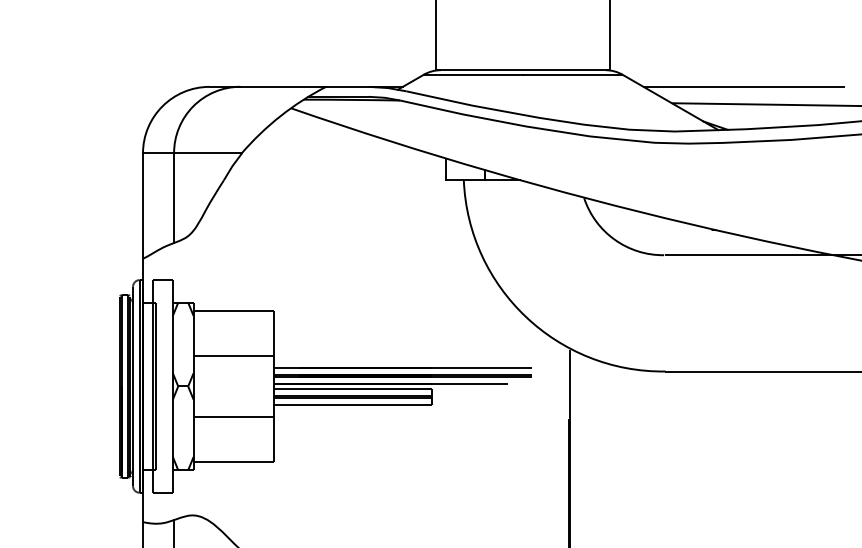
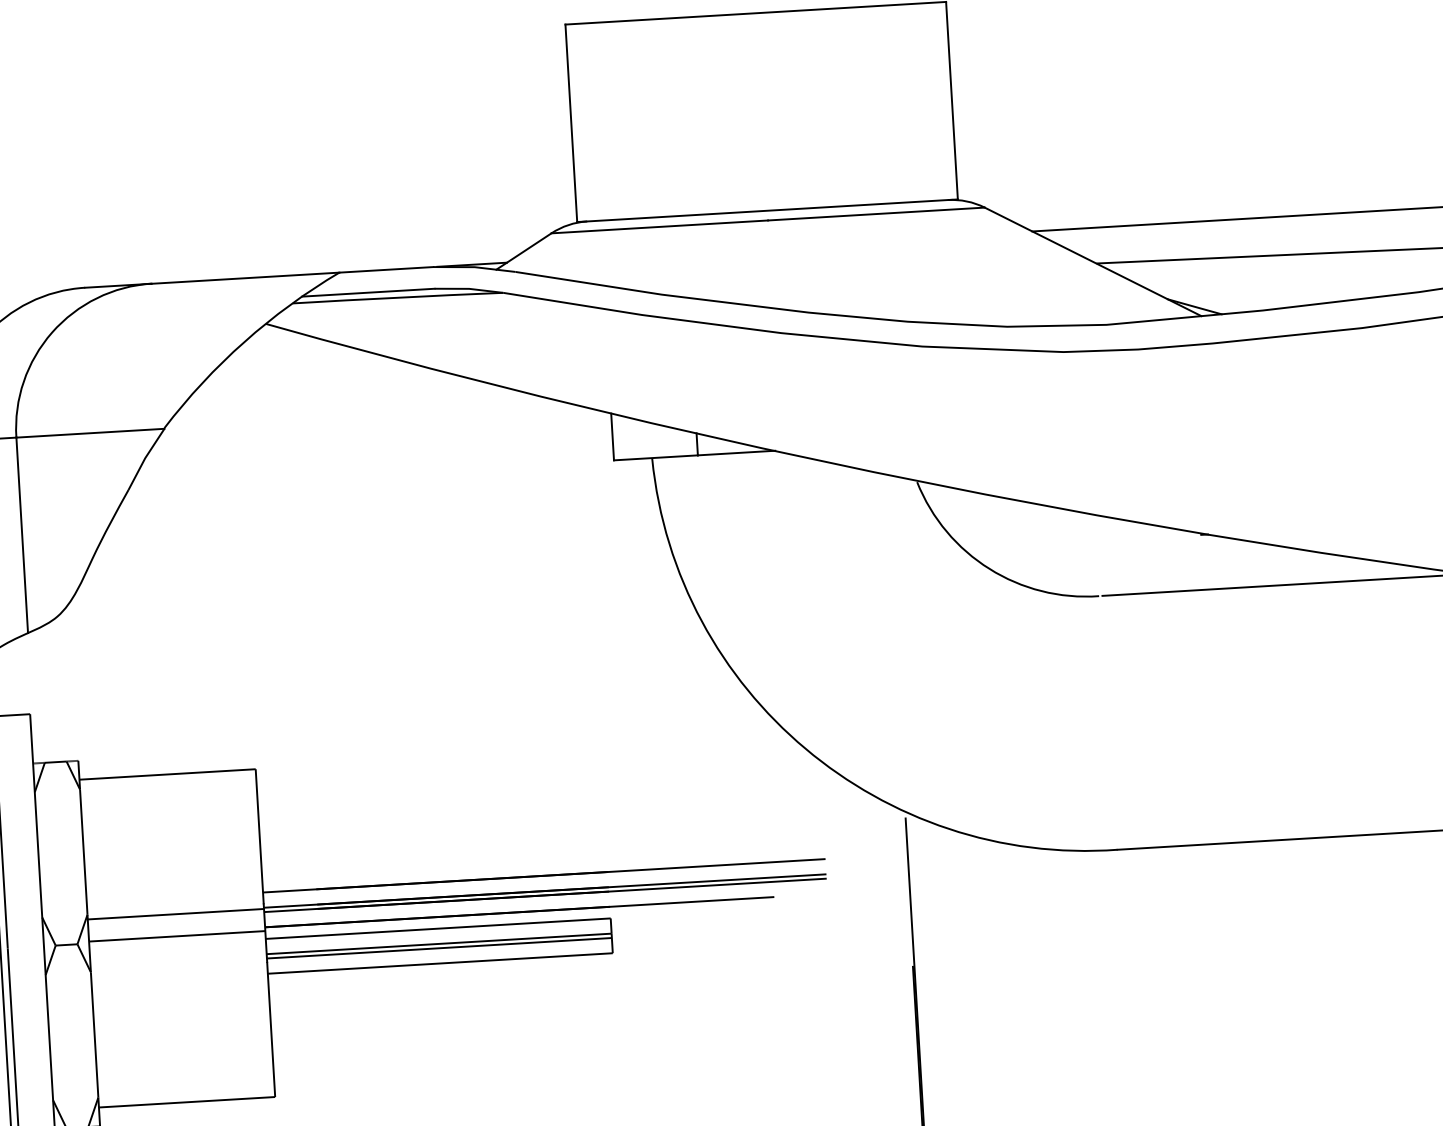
line: (233, 356) -> (174, 914), moved
line: (233, 416) -> (176, 936), moved

